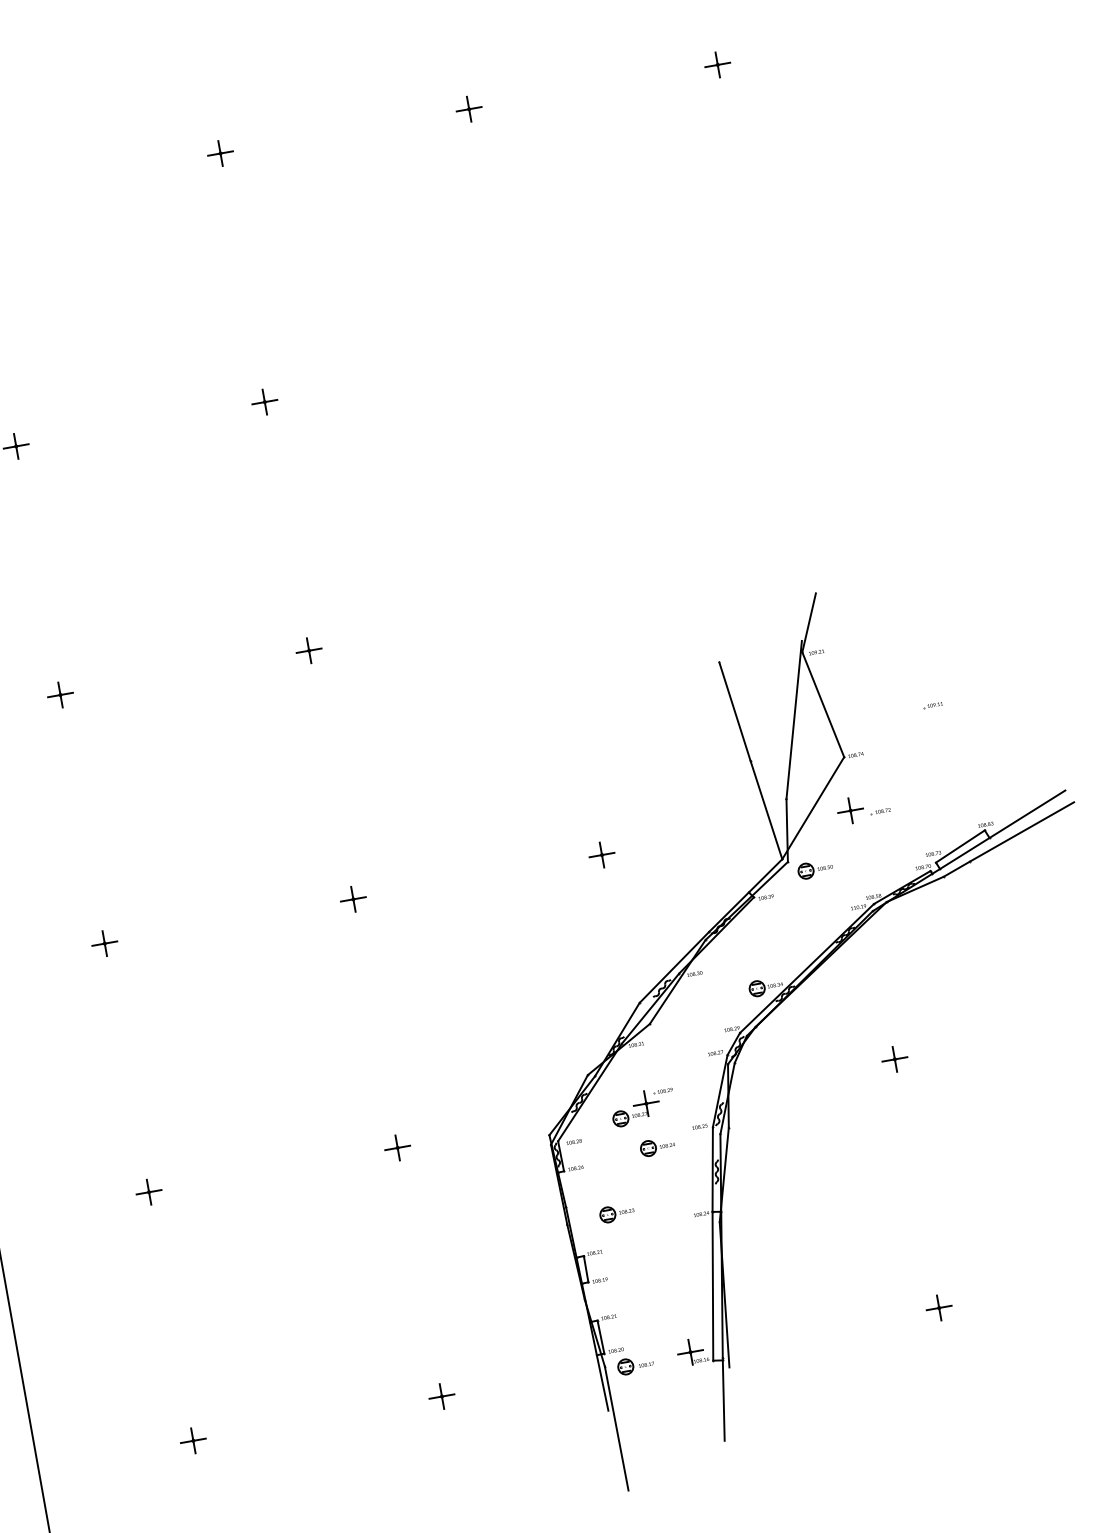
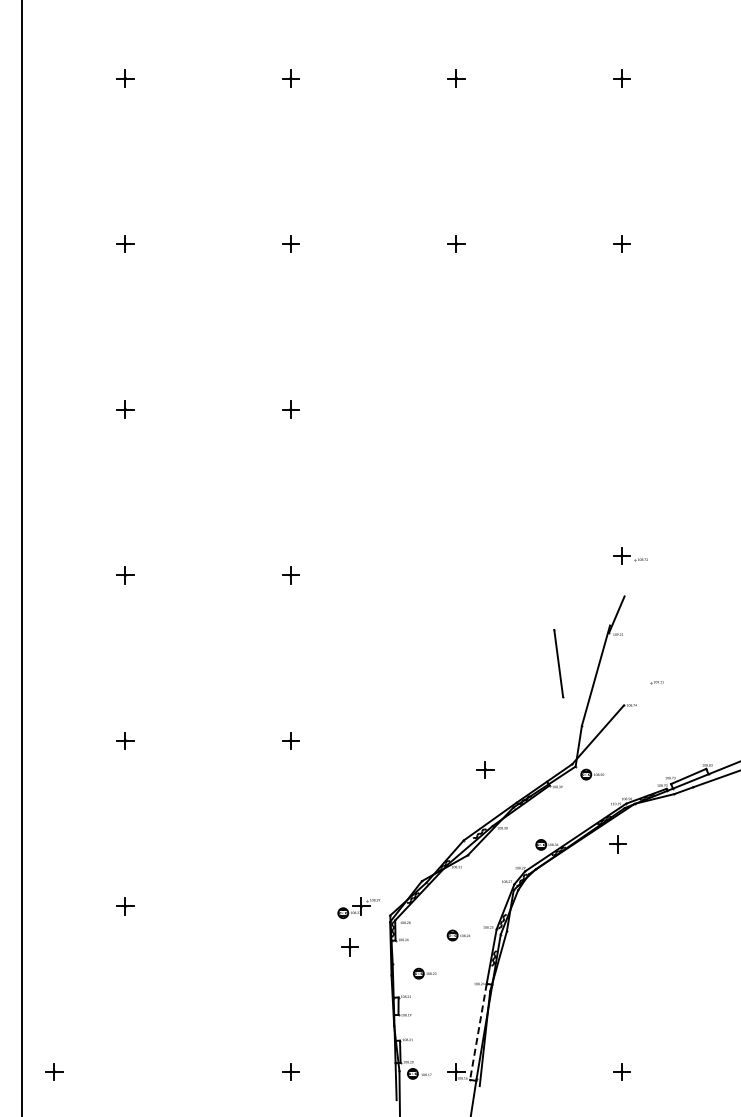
line: (823, 703) -> (616, 668), removed
part: (931, 706) -> (656, 682), moved
part: (863, 808) -> (630, 555), moved
line: (766, 809) -> (567, 730), removed
part: (602, 854) -> (485, 769), moved
part: (894, 1059) -> (617, 844), moved
part: (642, 1107) -> (358, 908), moved
part: (397, 1148) -> (349, 947), moved
line: (712, 1285) -> (478, 1031), solid -> dashed
part: (193, 1440) -> (54, 1071), moved

